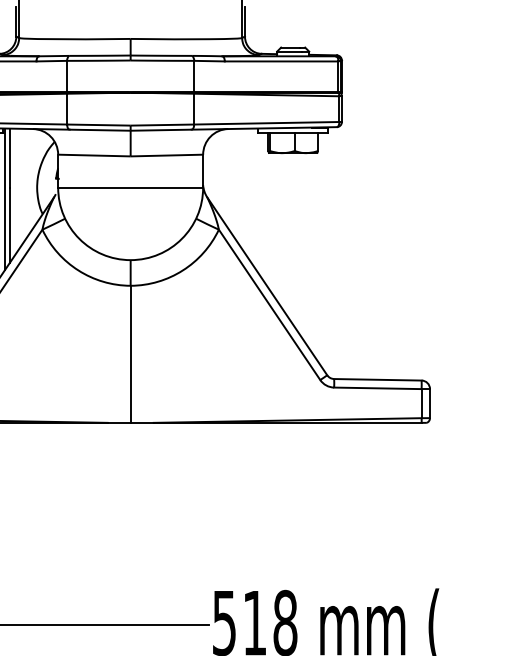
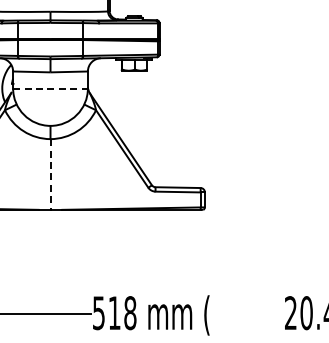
line: (132, 187) -> (51, 88), solid -> dashed
line: (130, 354) -> (50, 174), solid -> dashed

